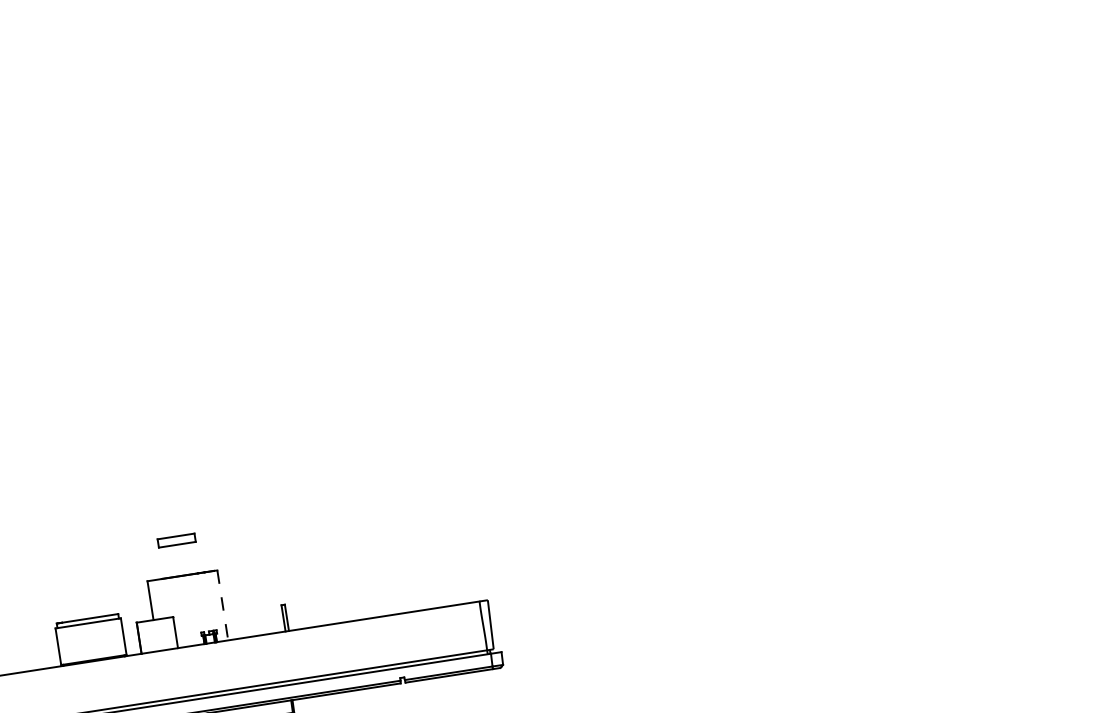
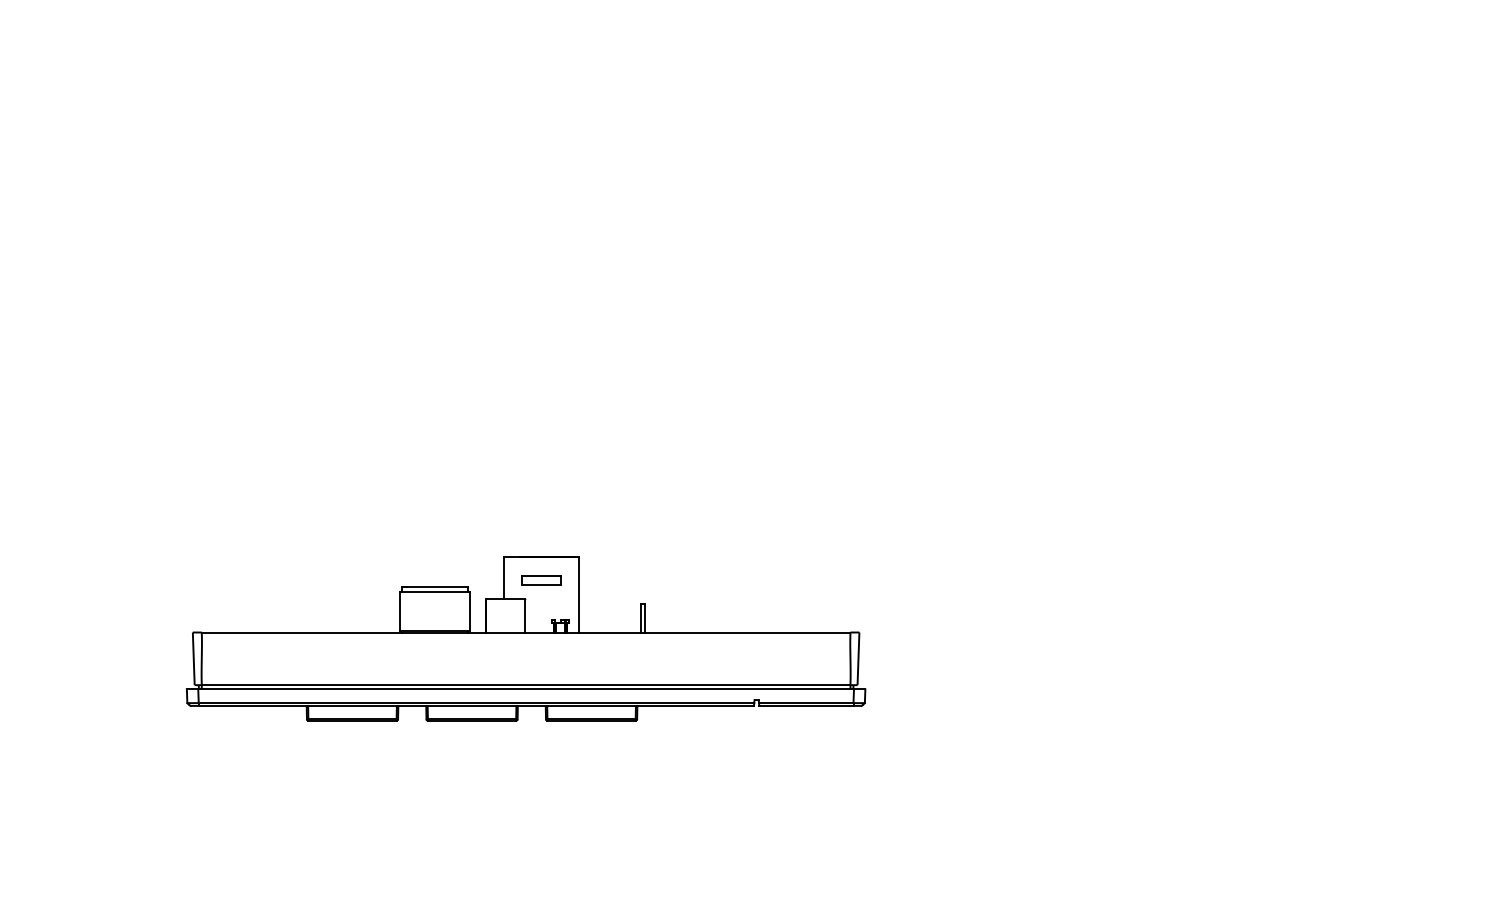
part: (176, 541) -> (541, 580), moved
line: (222, 605) -> (579, 594), dashed -> solid

